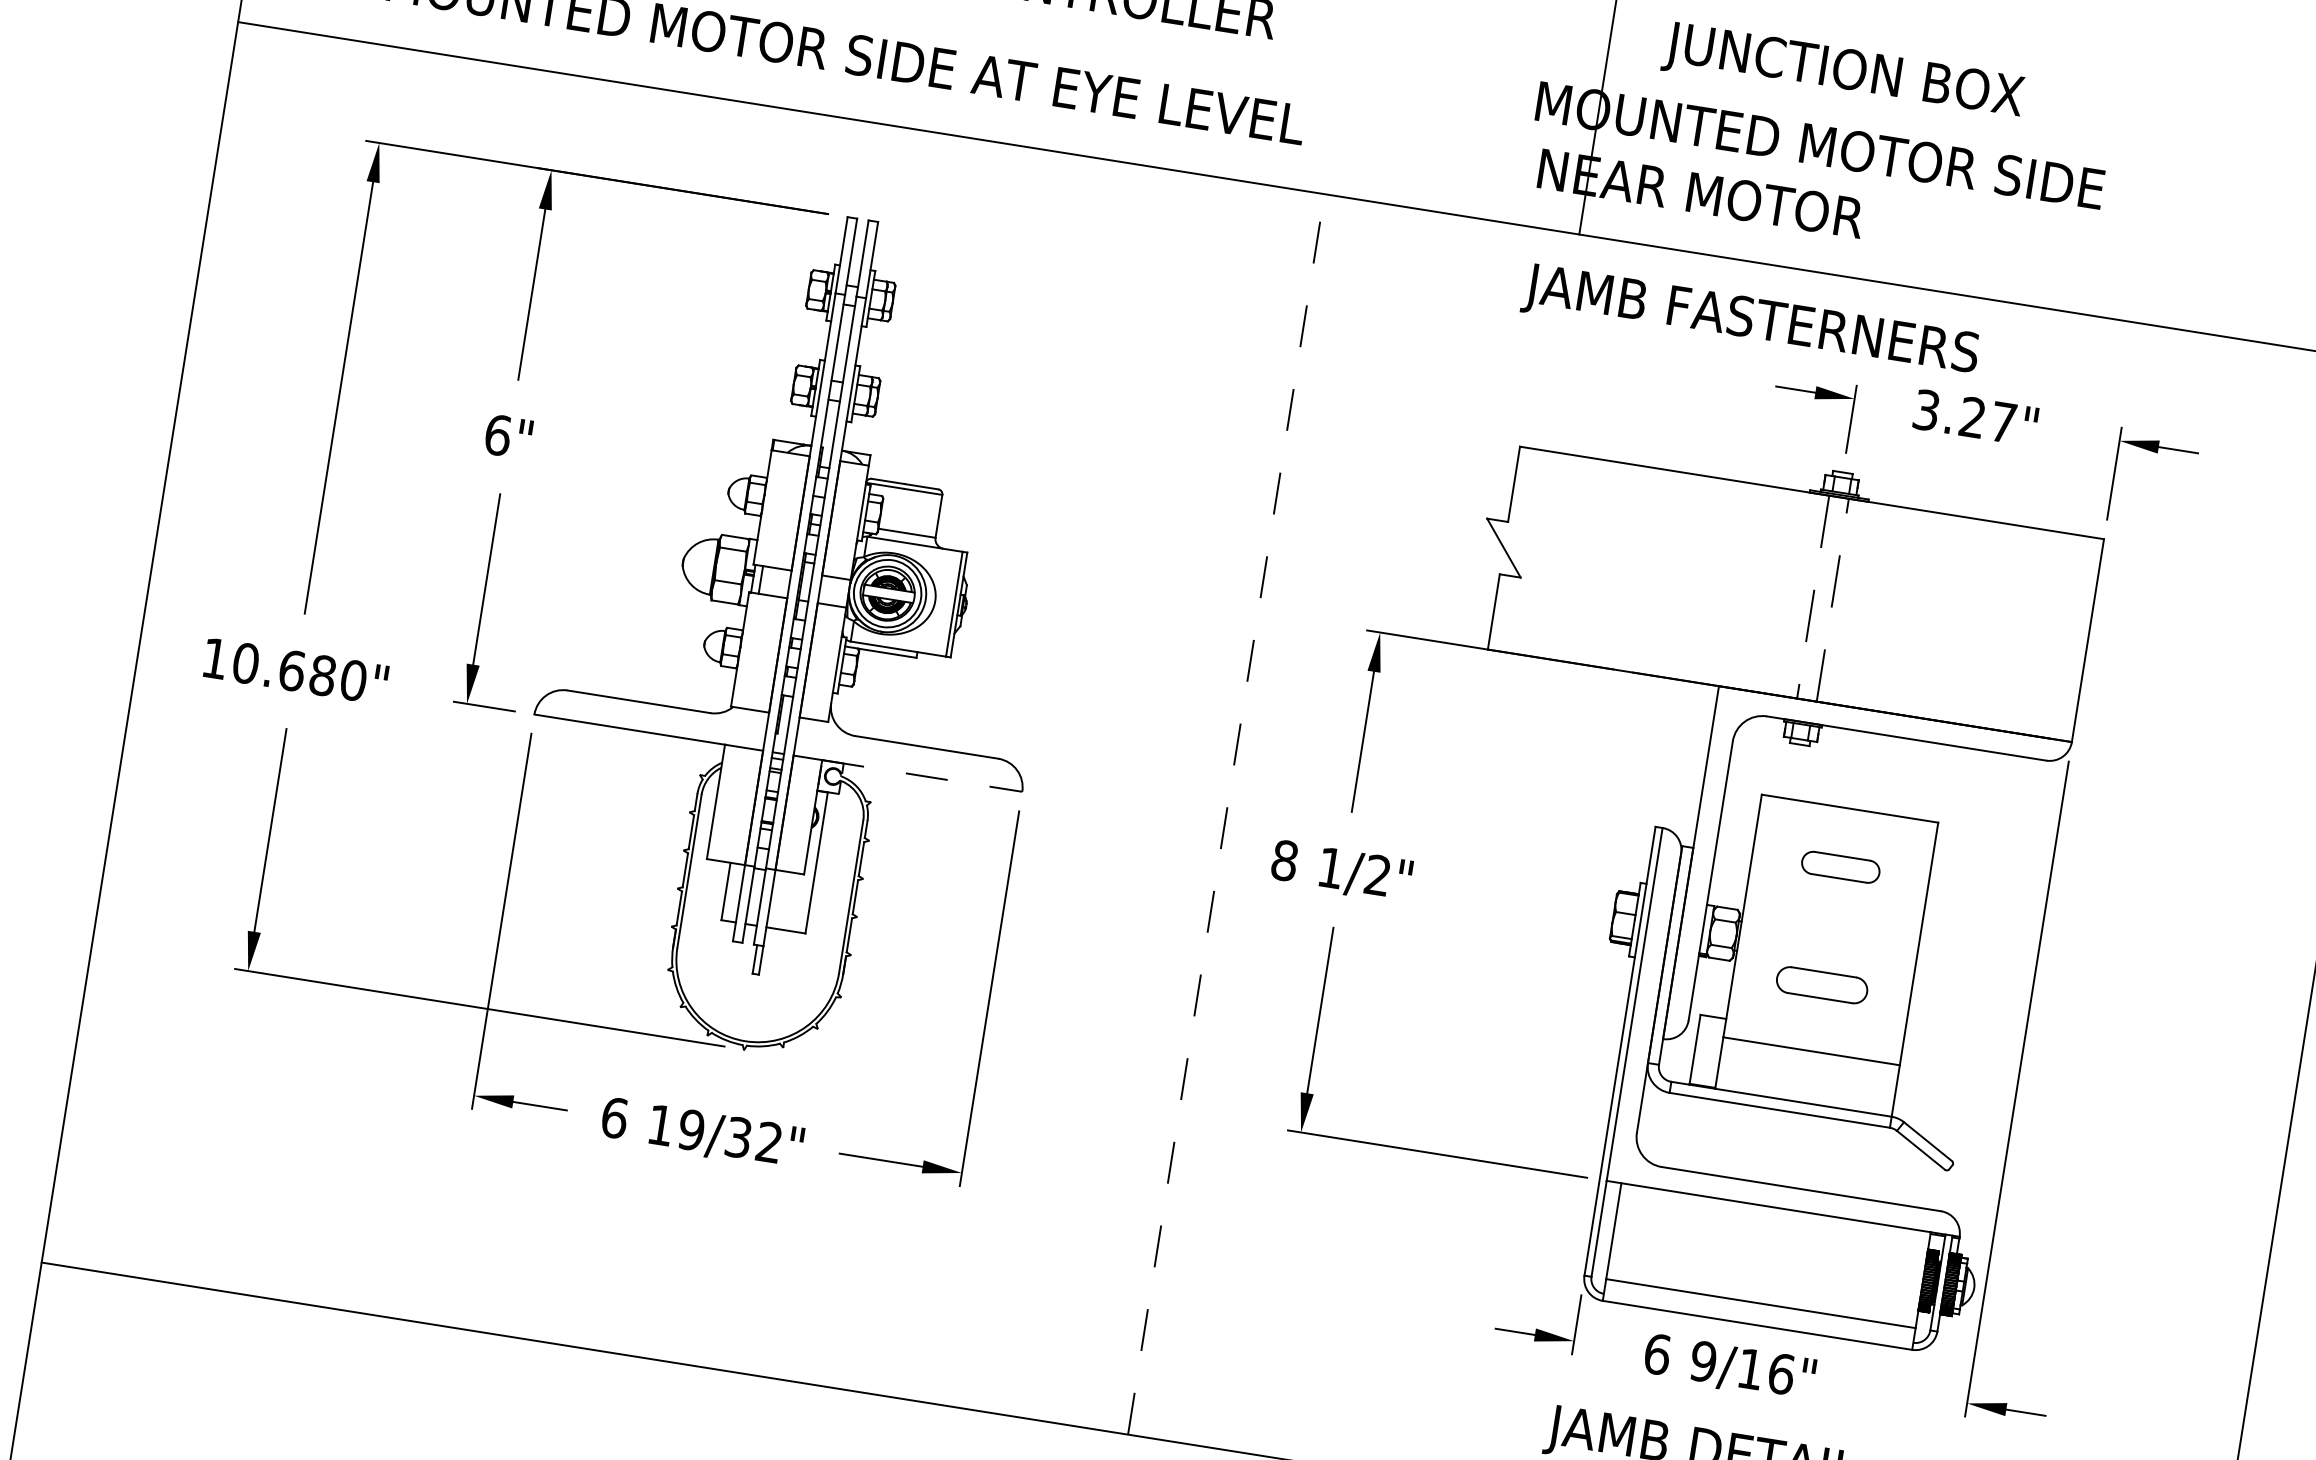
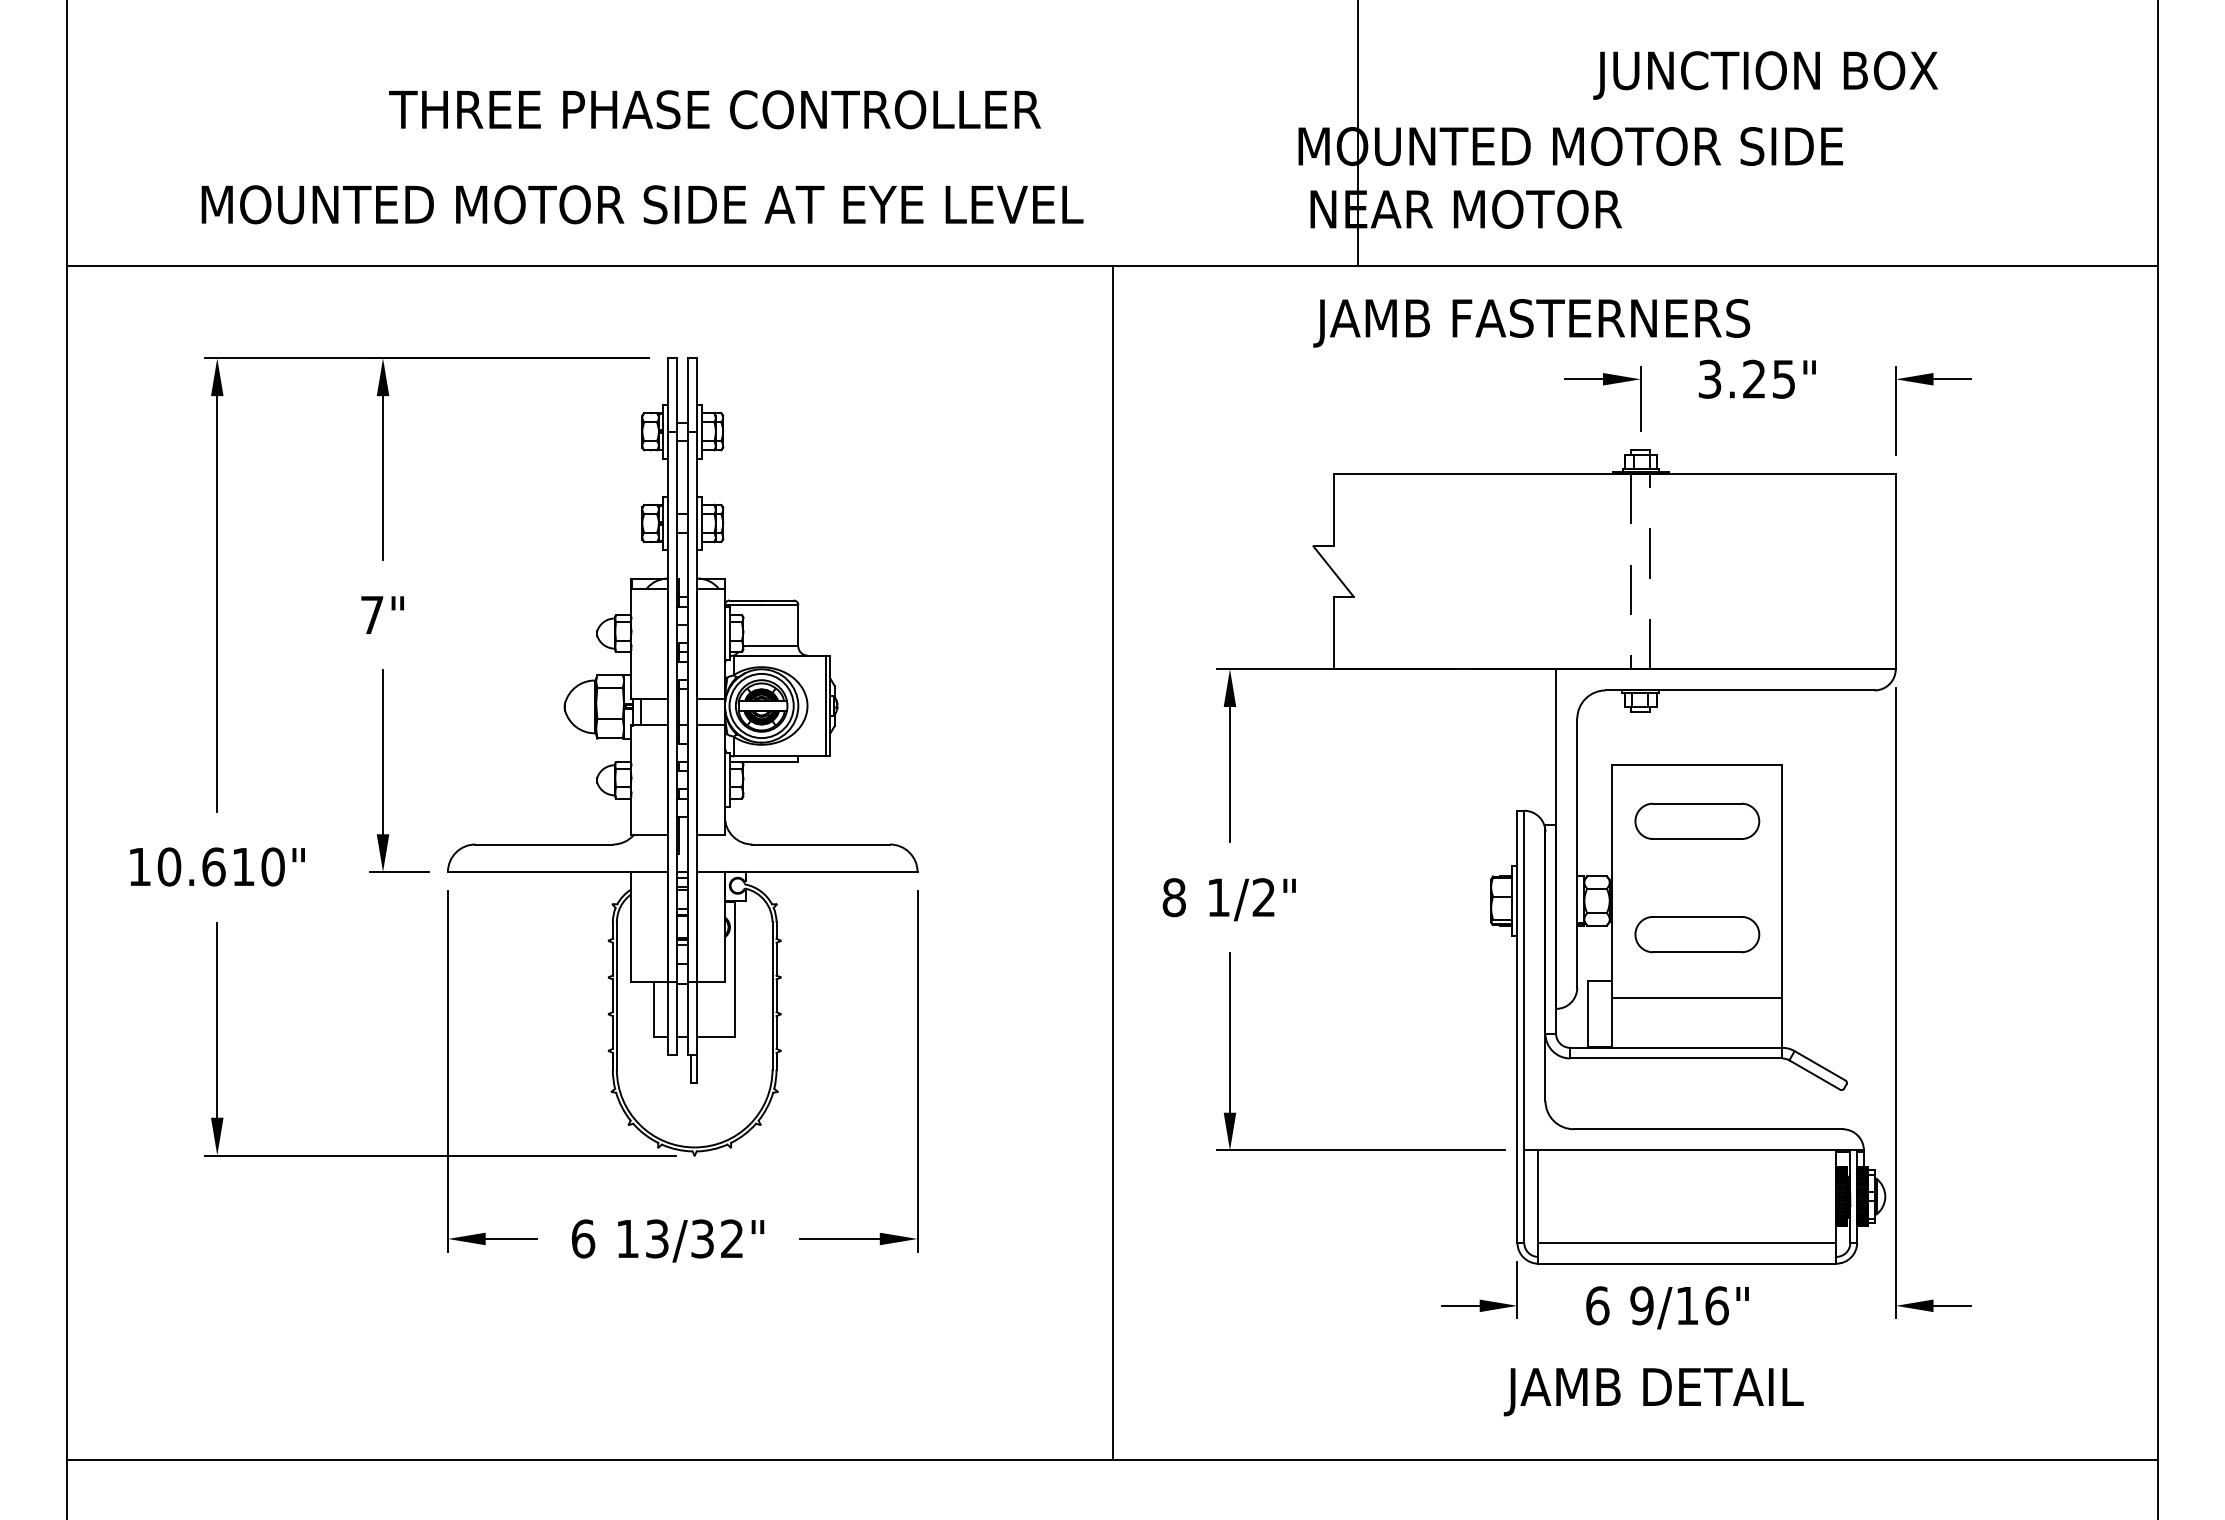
text: (1843, 73) -> (1765, 75), moved
text: (2002, 422) -> (1783, 379), 3.27" -> 3.25"
text: (498, 434) -> (372, 614), 6" -> 7"
text: (322, 675) -> (243, 866), 10.680" -> 10.610"
line: (922, 776) -> (821, 872), dashed -> solid
line: (1226, 813) -> (1112, 862), dashed -> solid
part: (1841, 866) -> (1697, 820), size x1.67
part: (1822, 985) -> (1697, 934), size x1.43
text: (690, 1129) -> (656, 1238), 19/32" -> 13/32"

